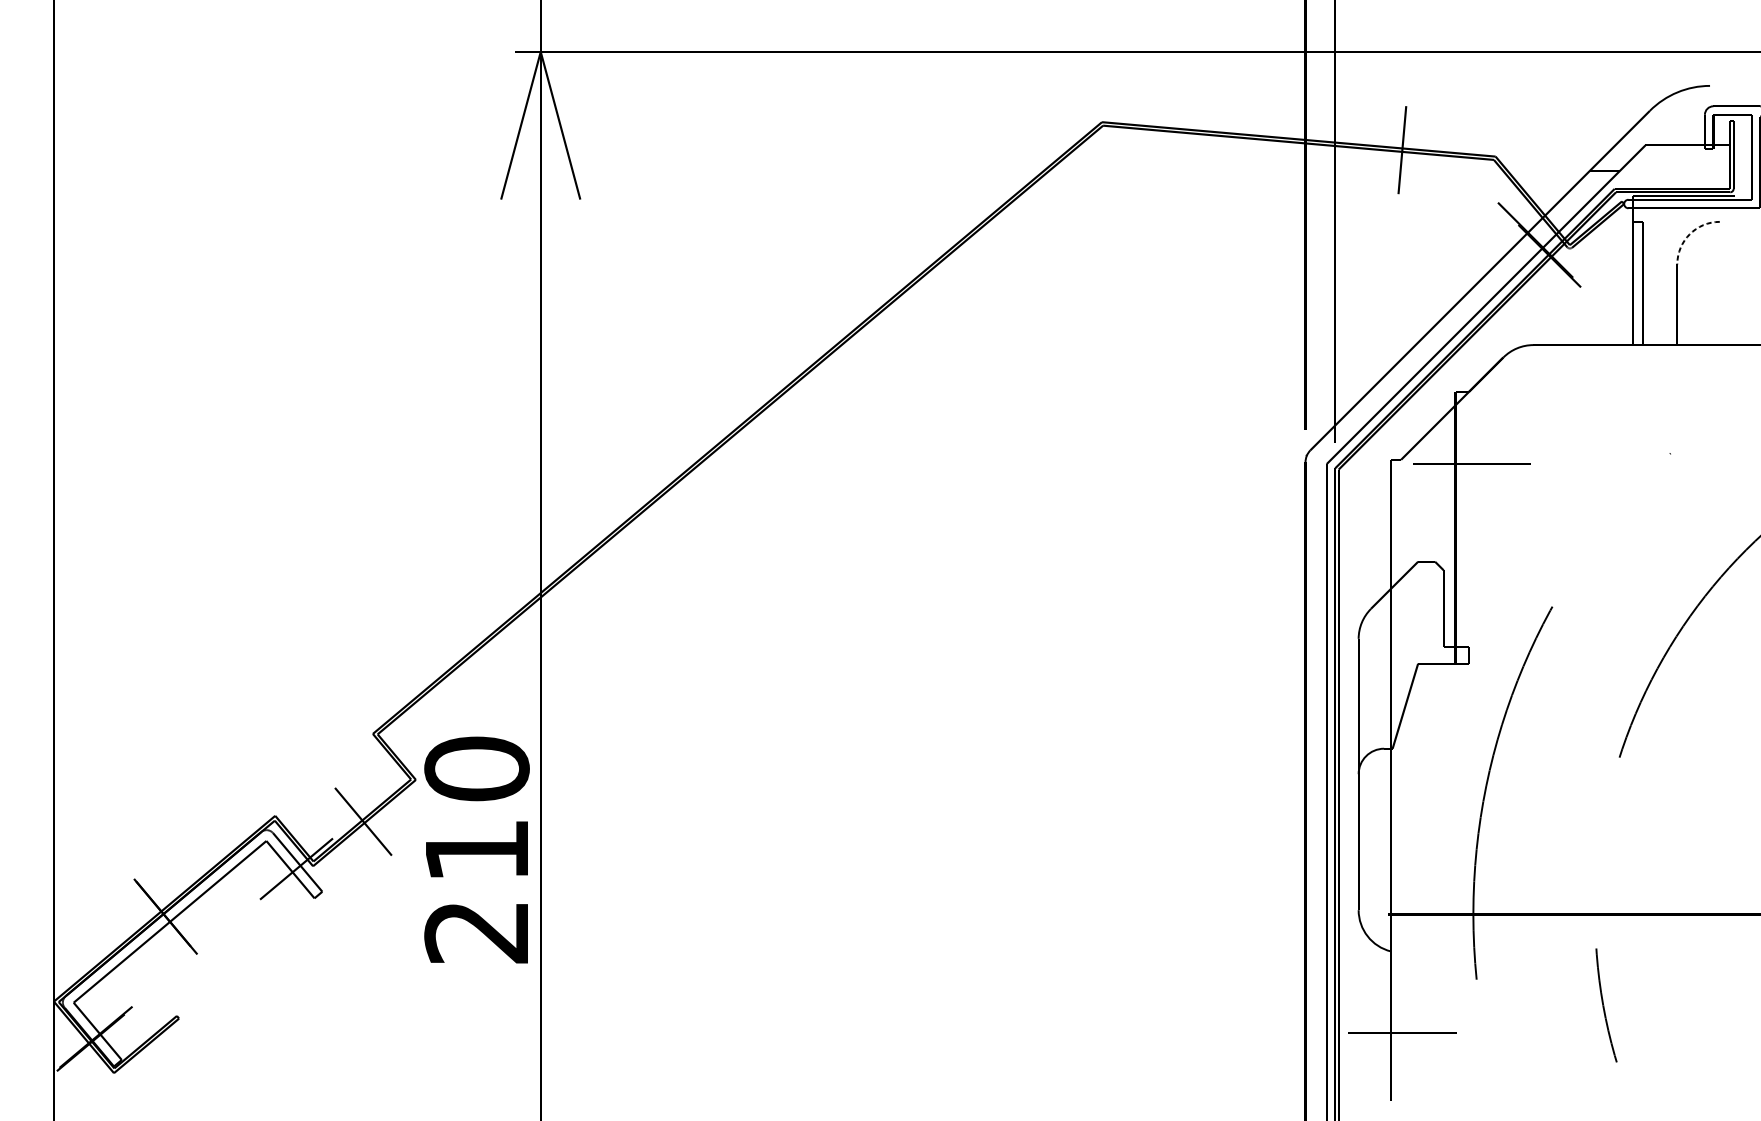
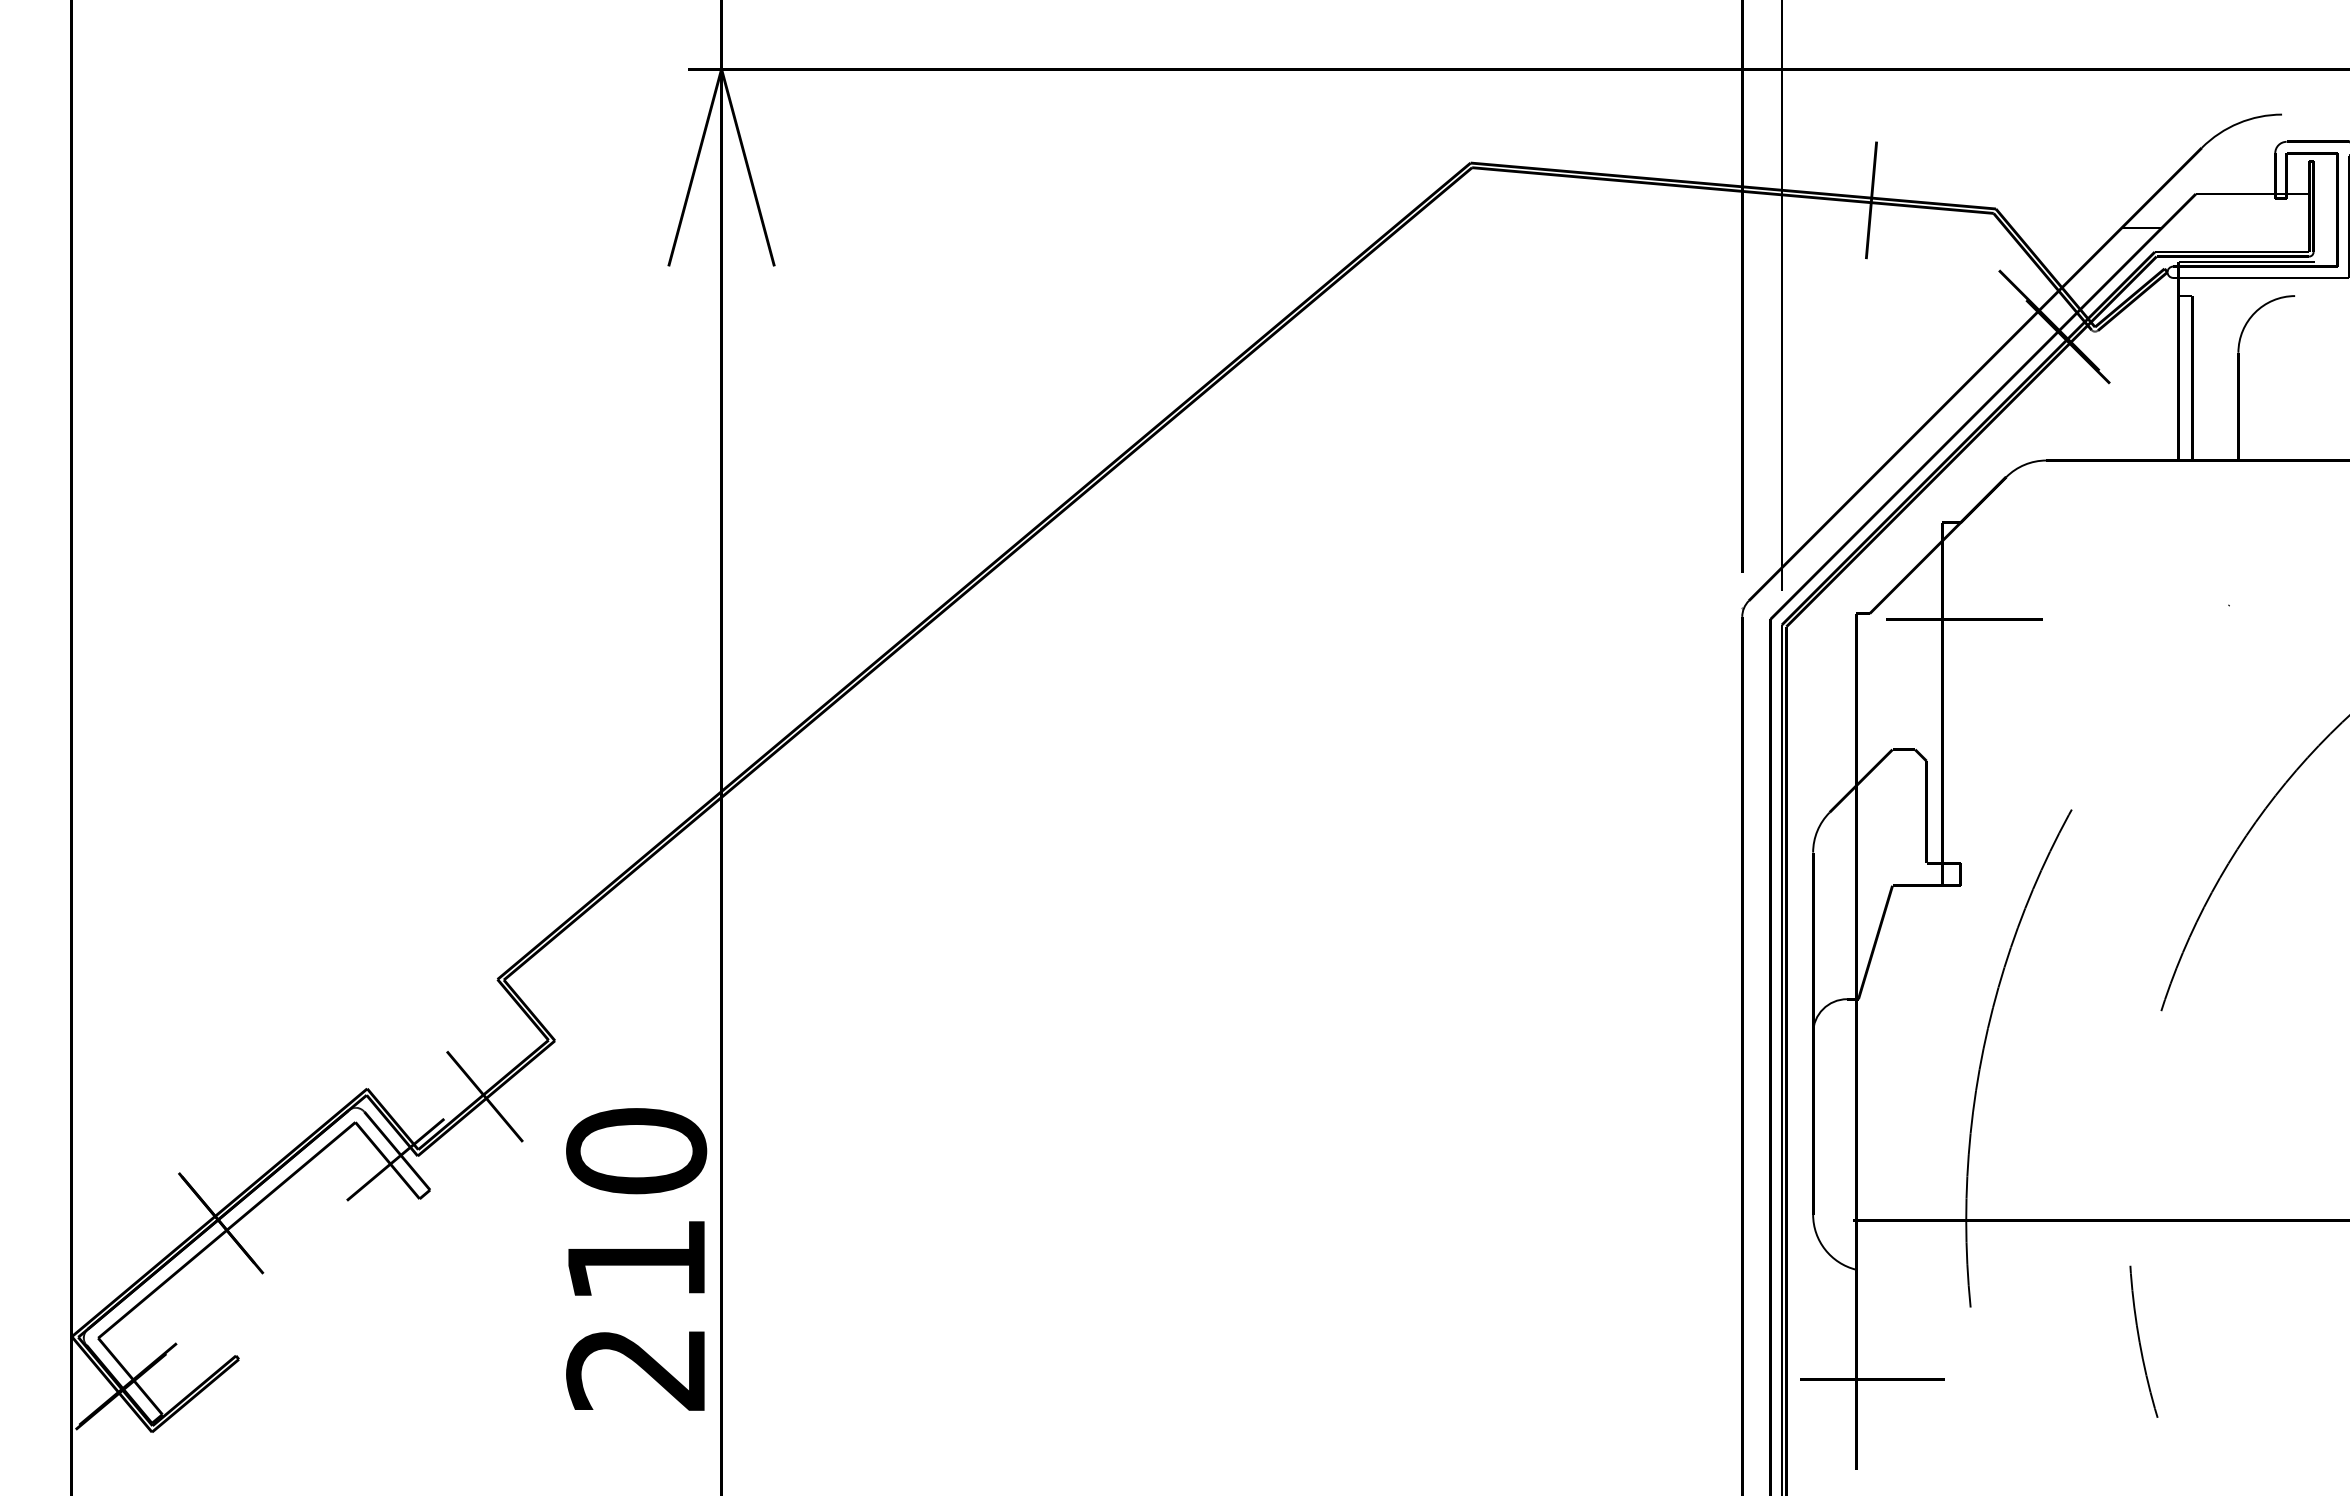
arc: (1690, 234) -> (2255, 312), dashed -> solid
text: (477, 850) -> (636, 1259), moved

